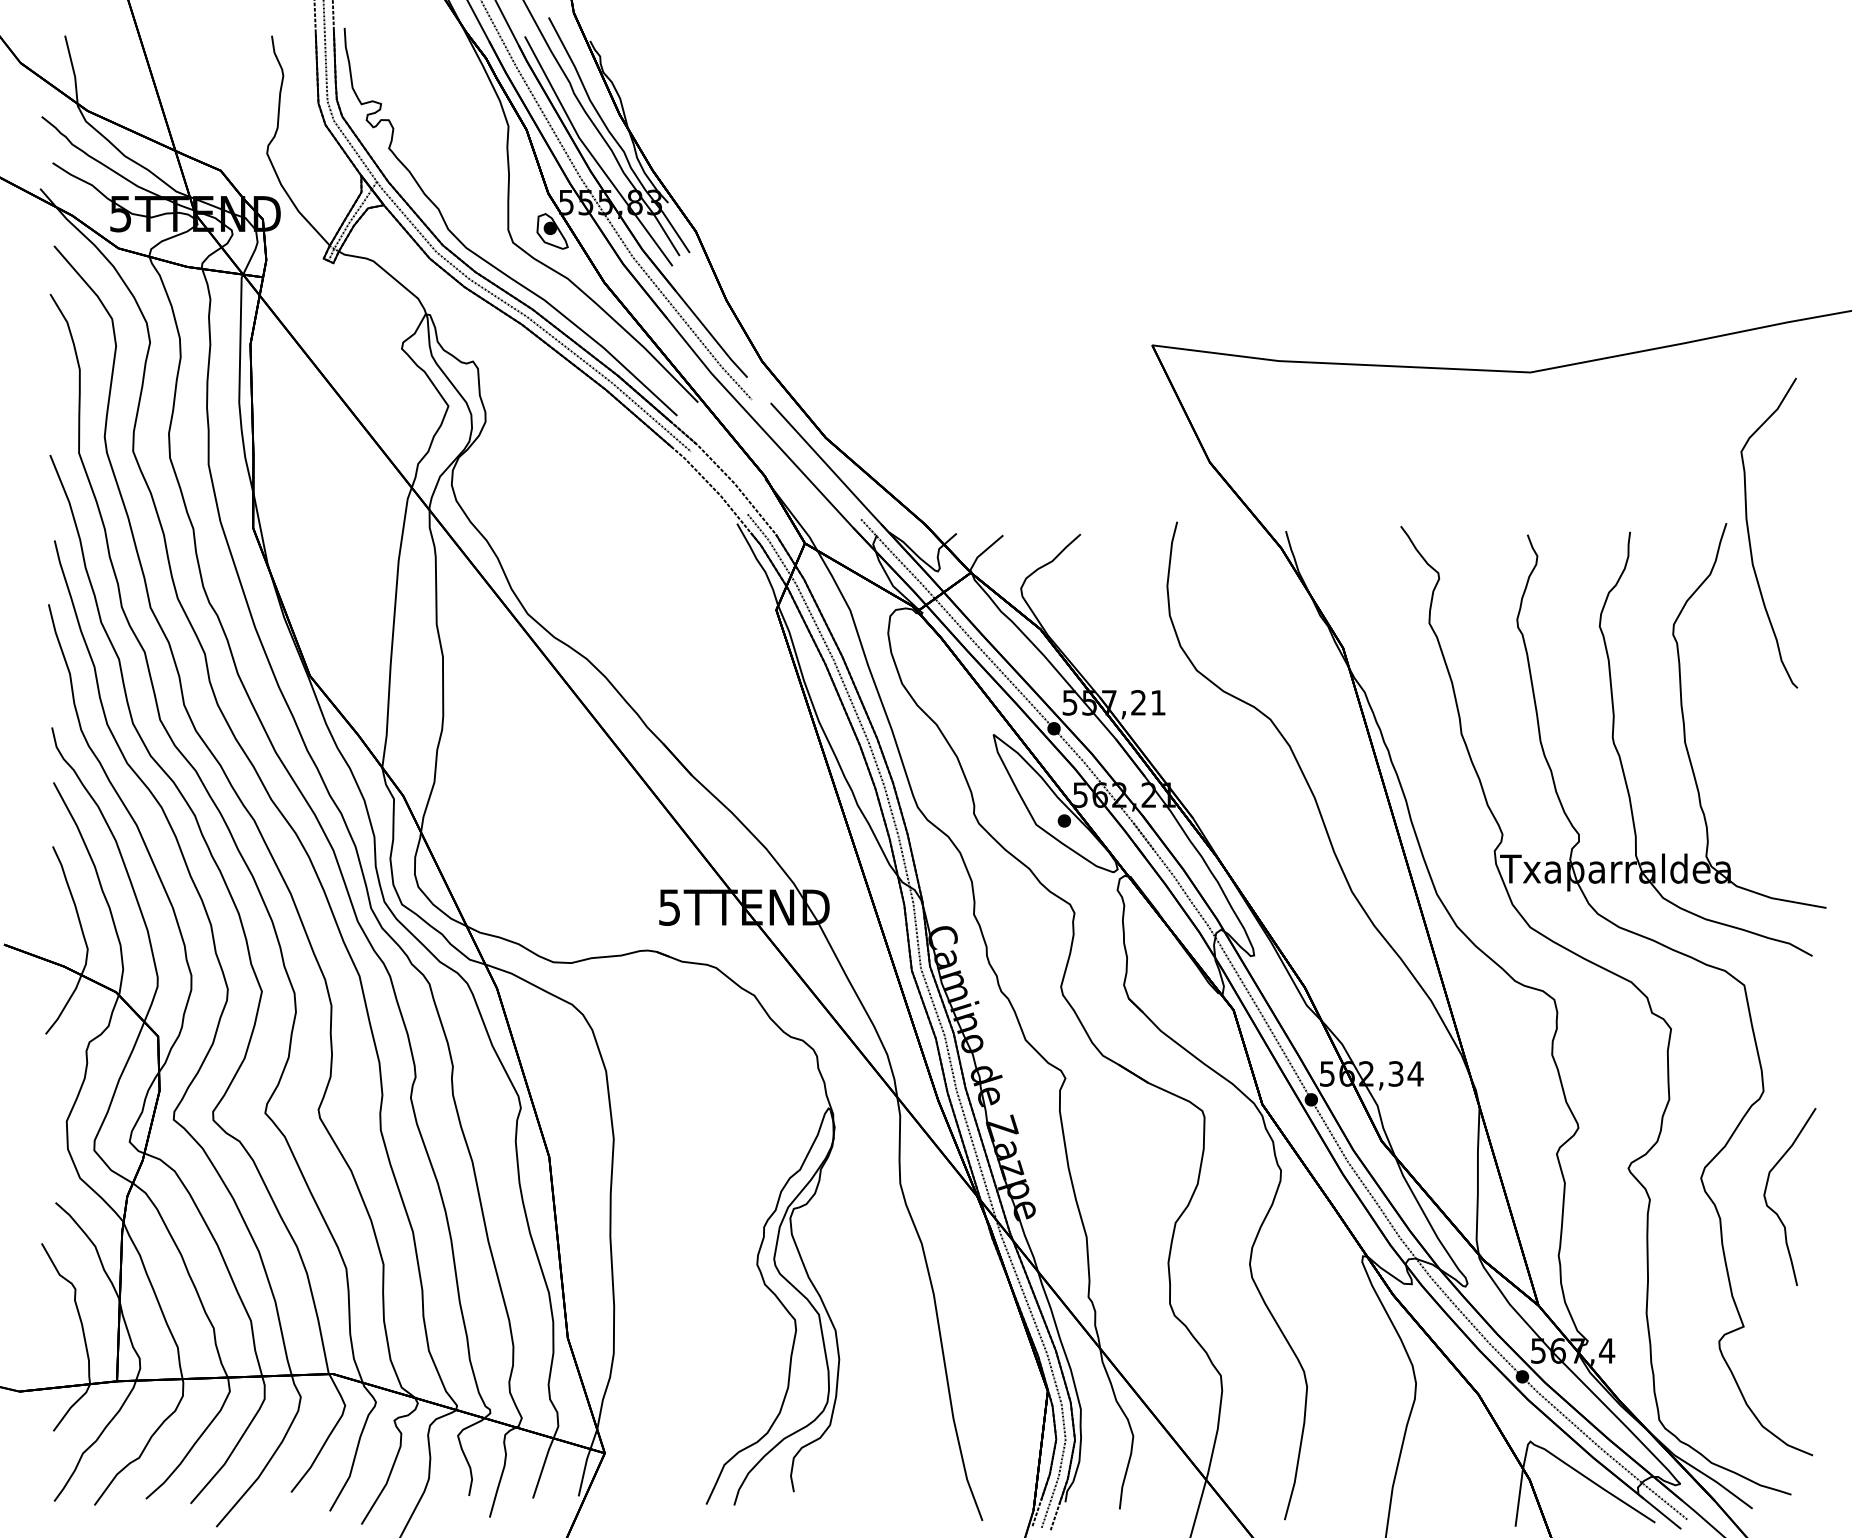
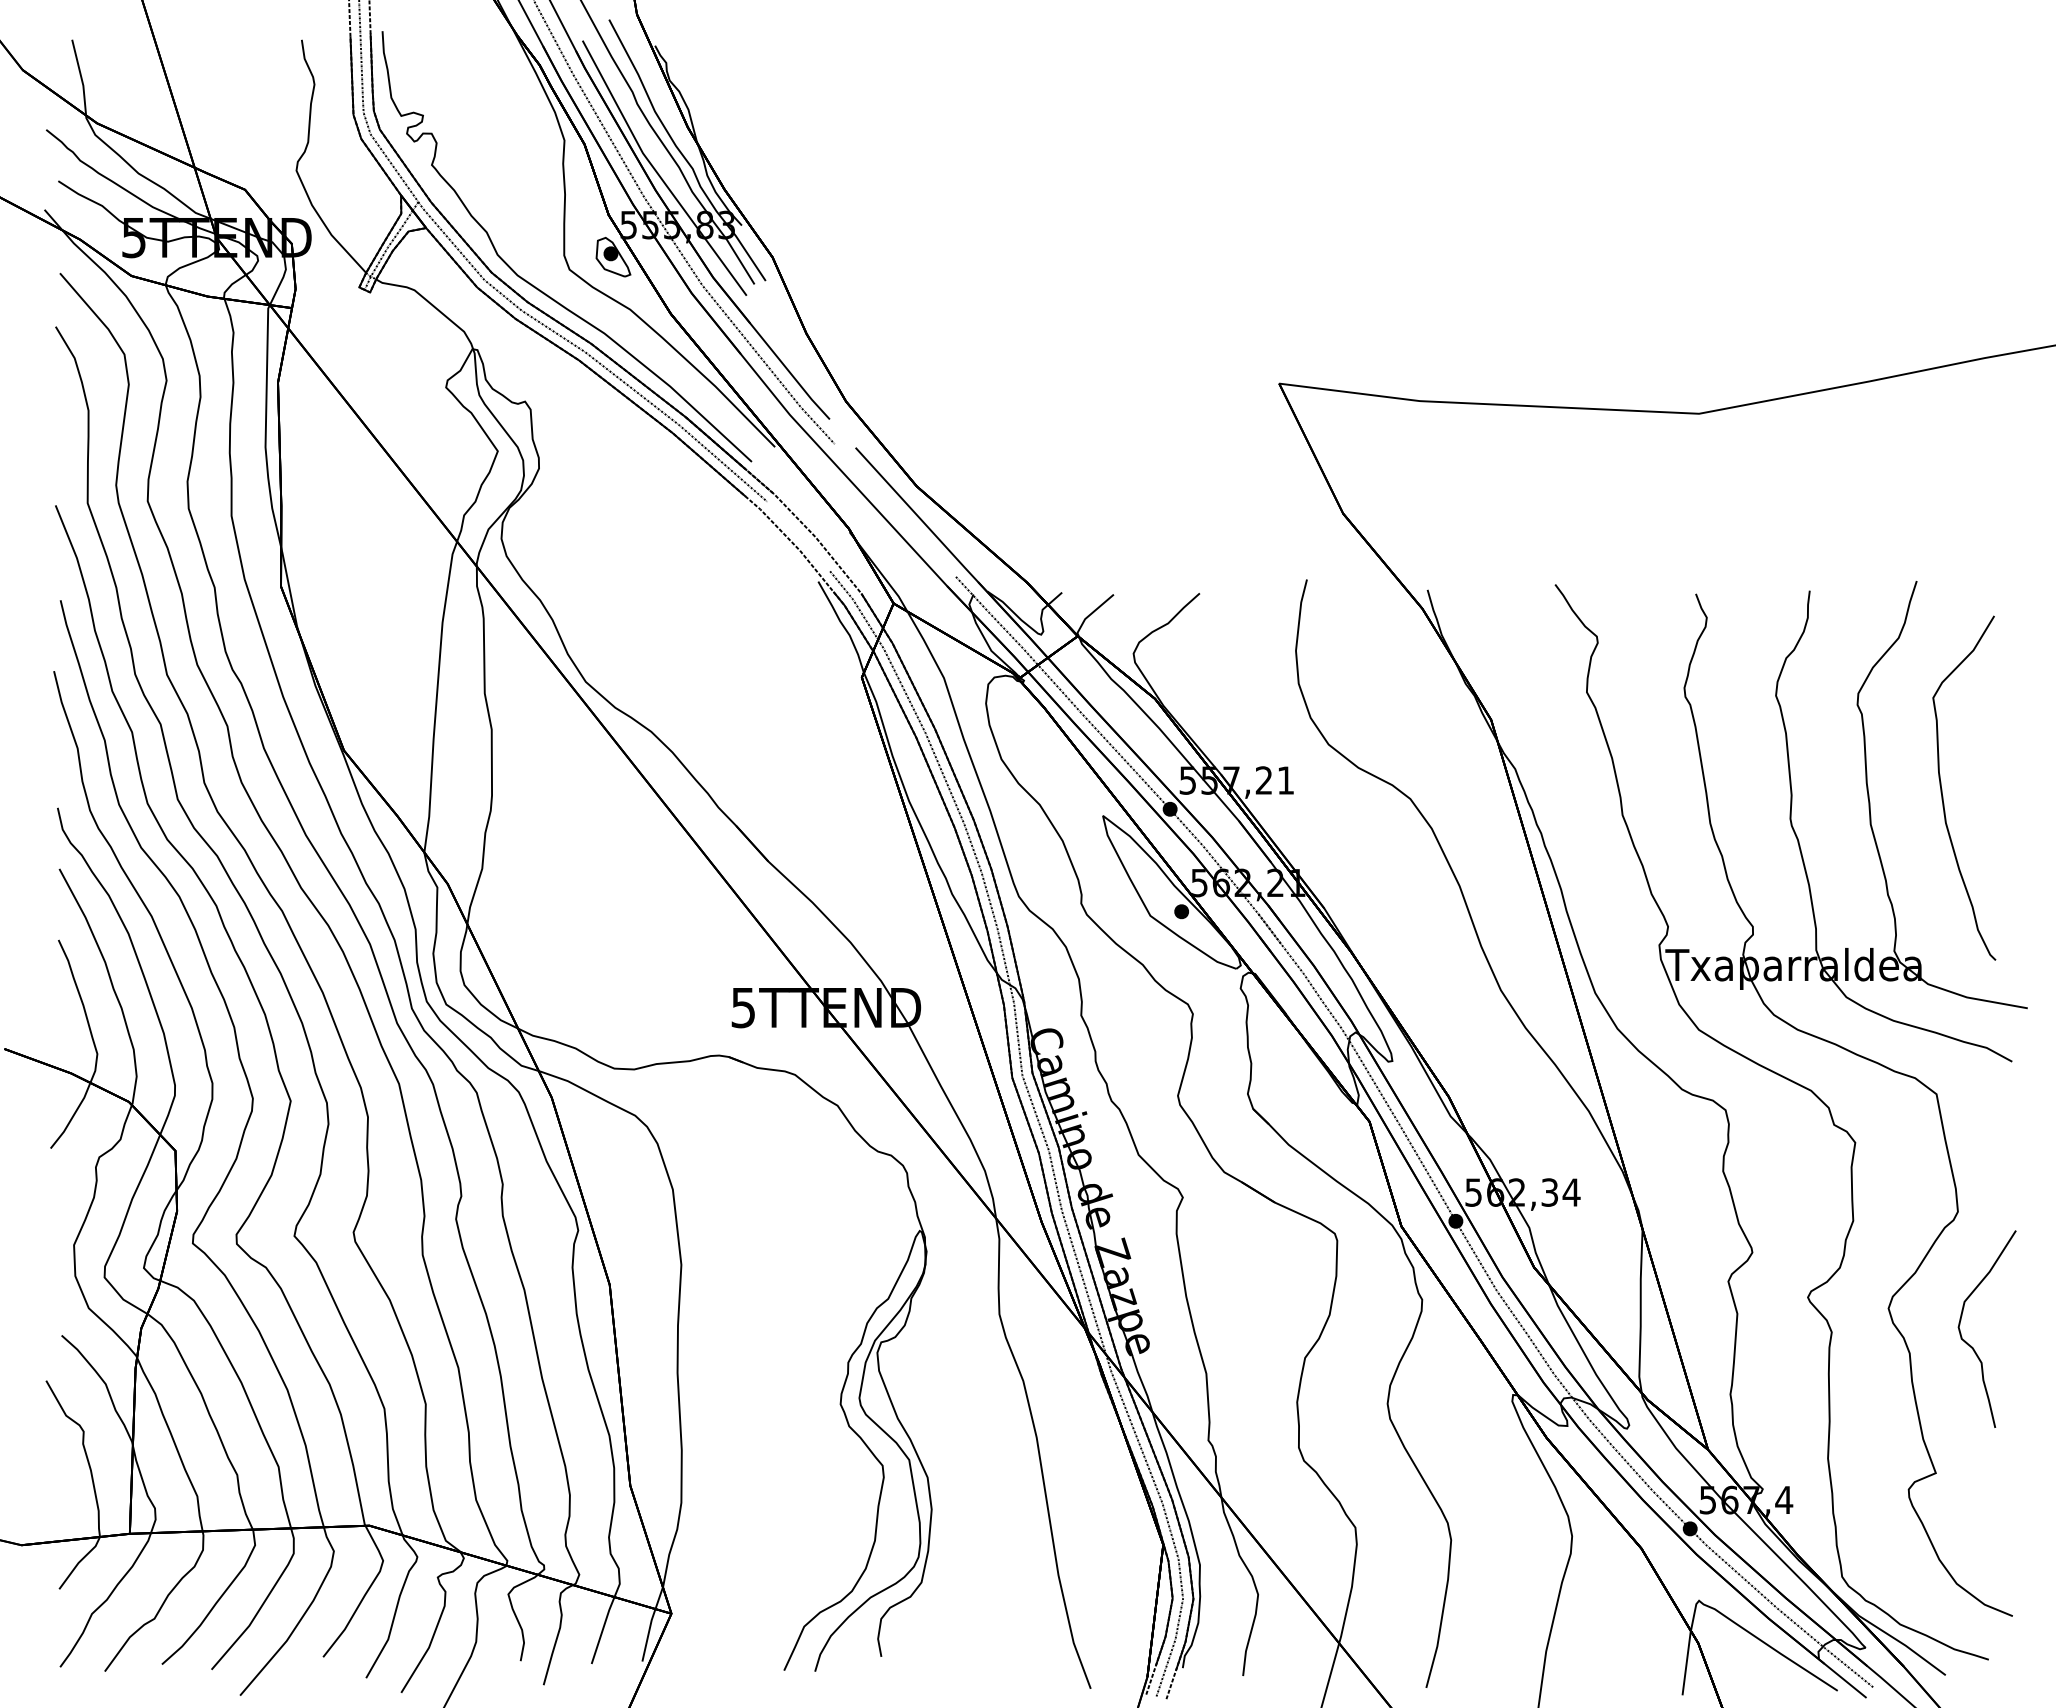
part: (1749, 533) -> (1942, 788), moved

